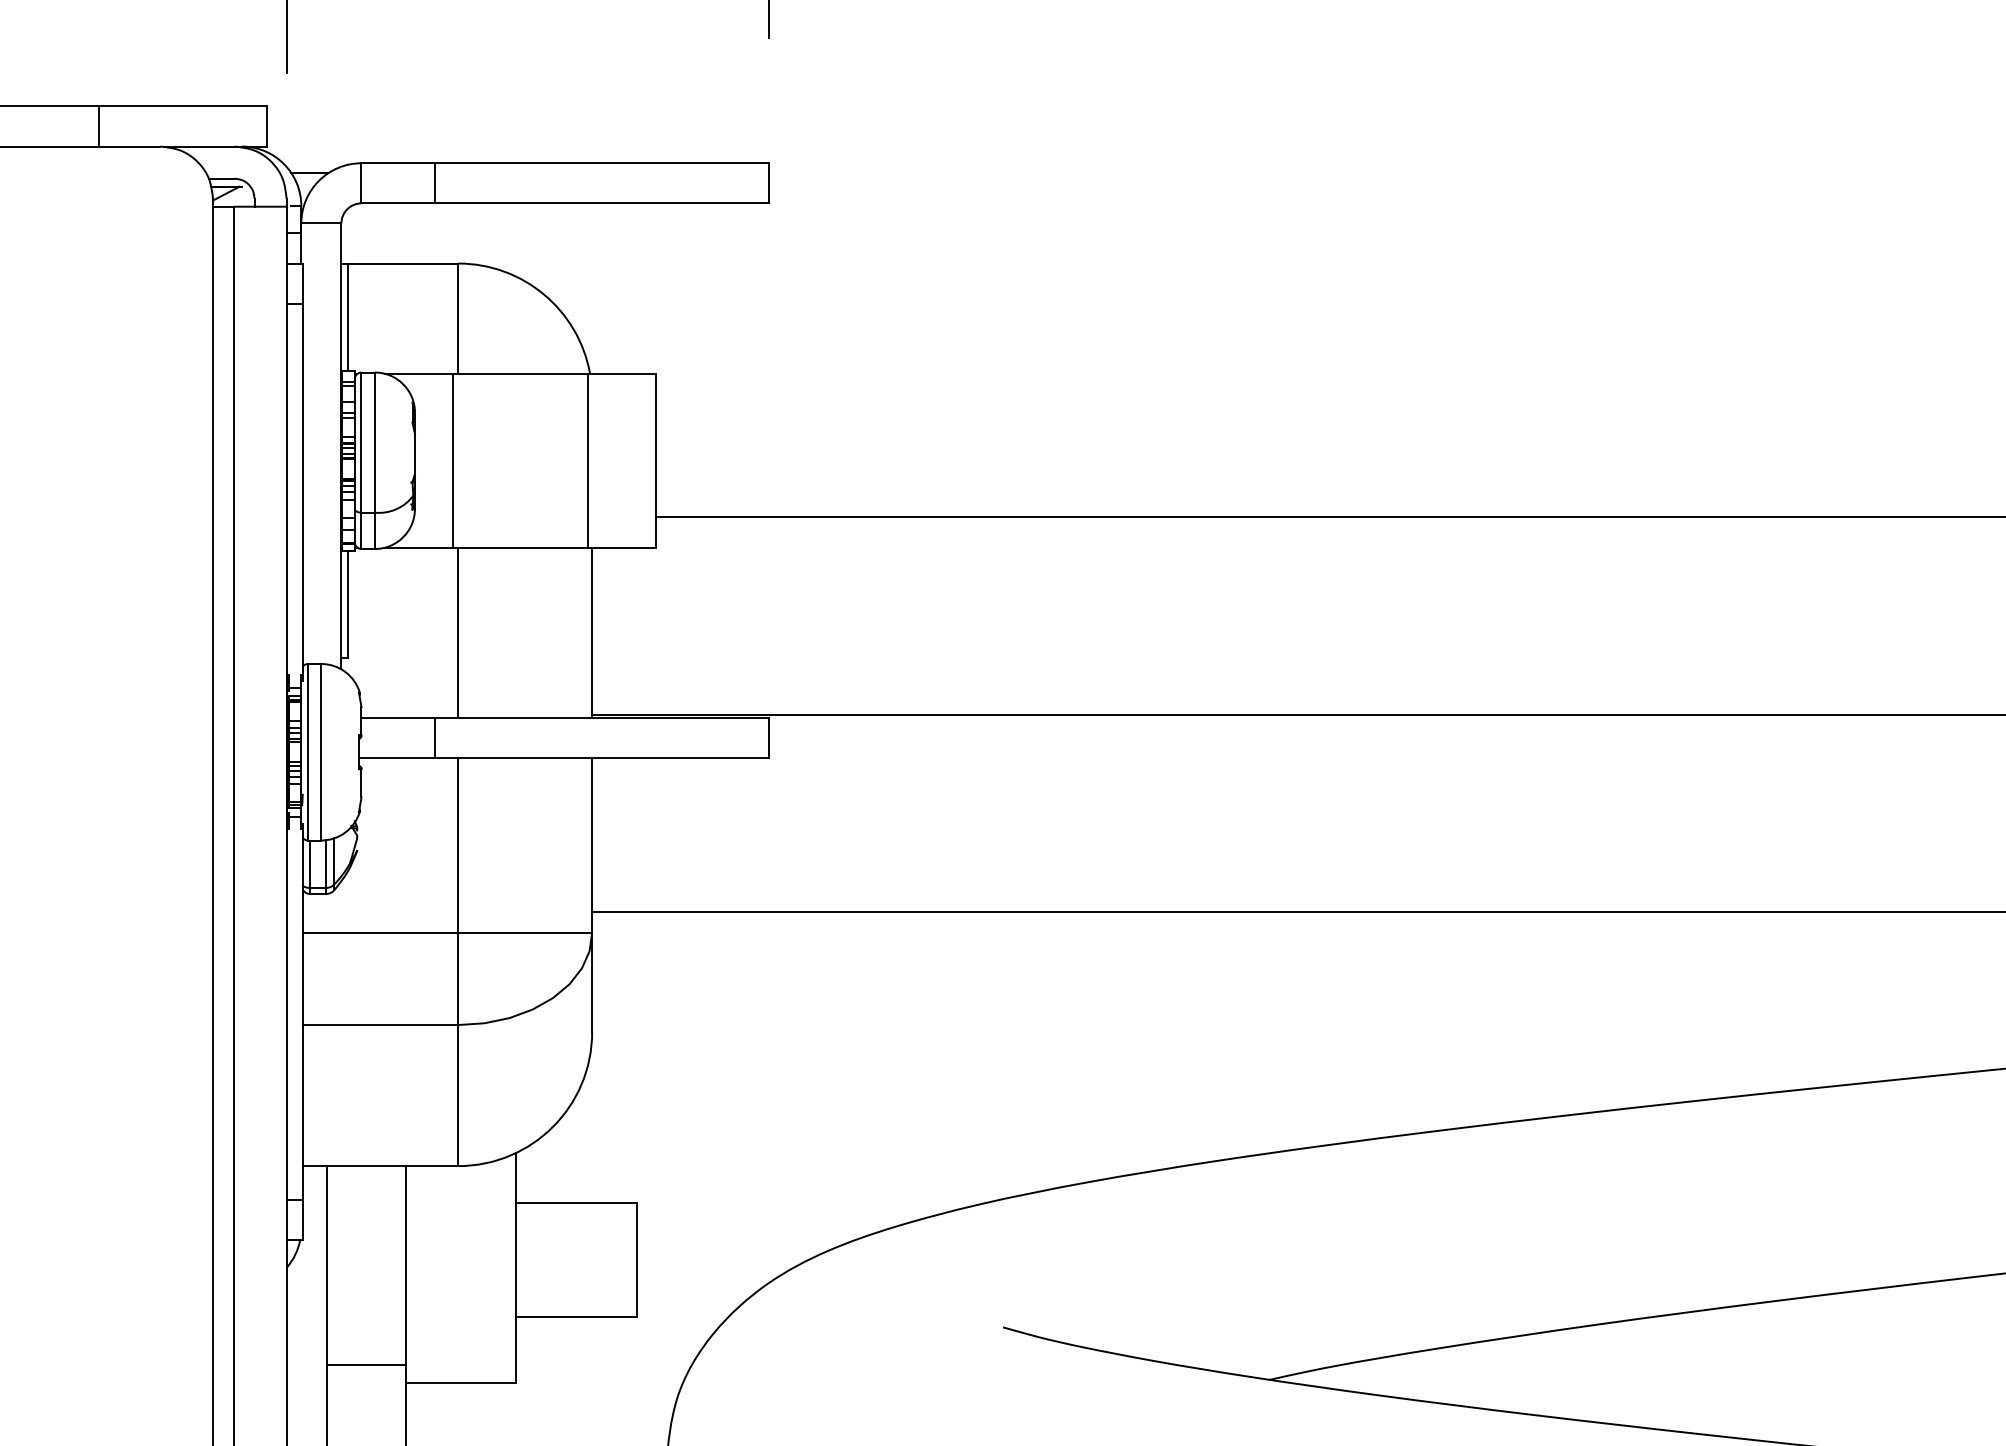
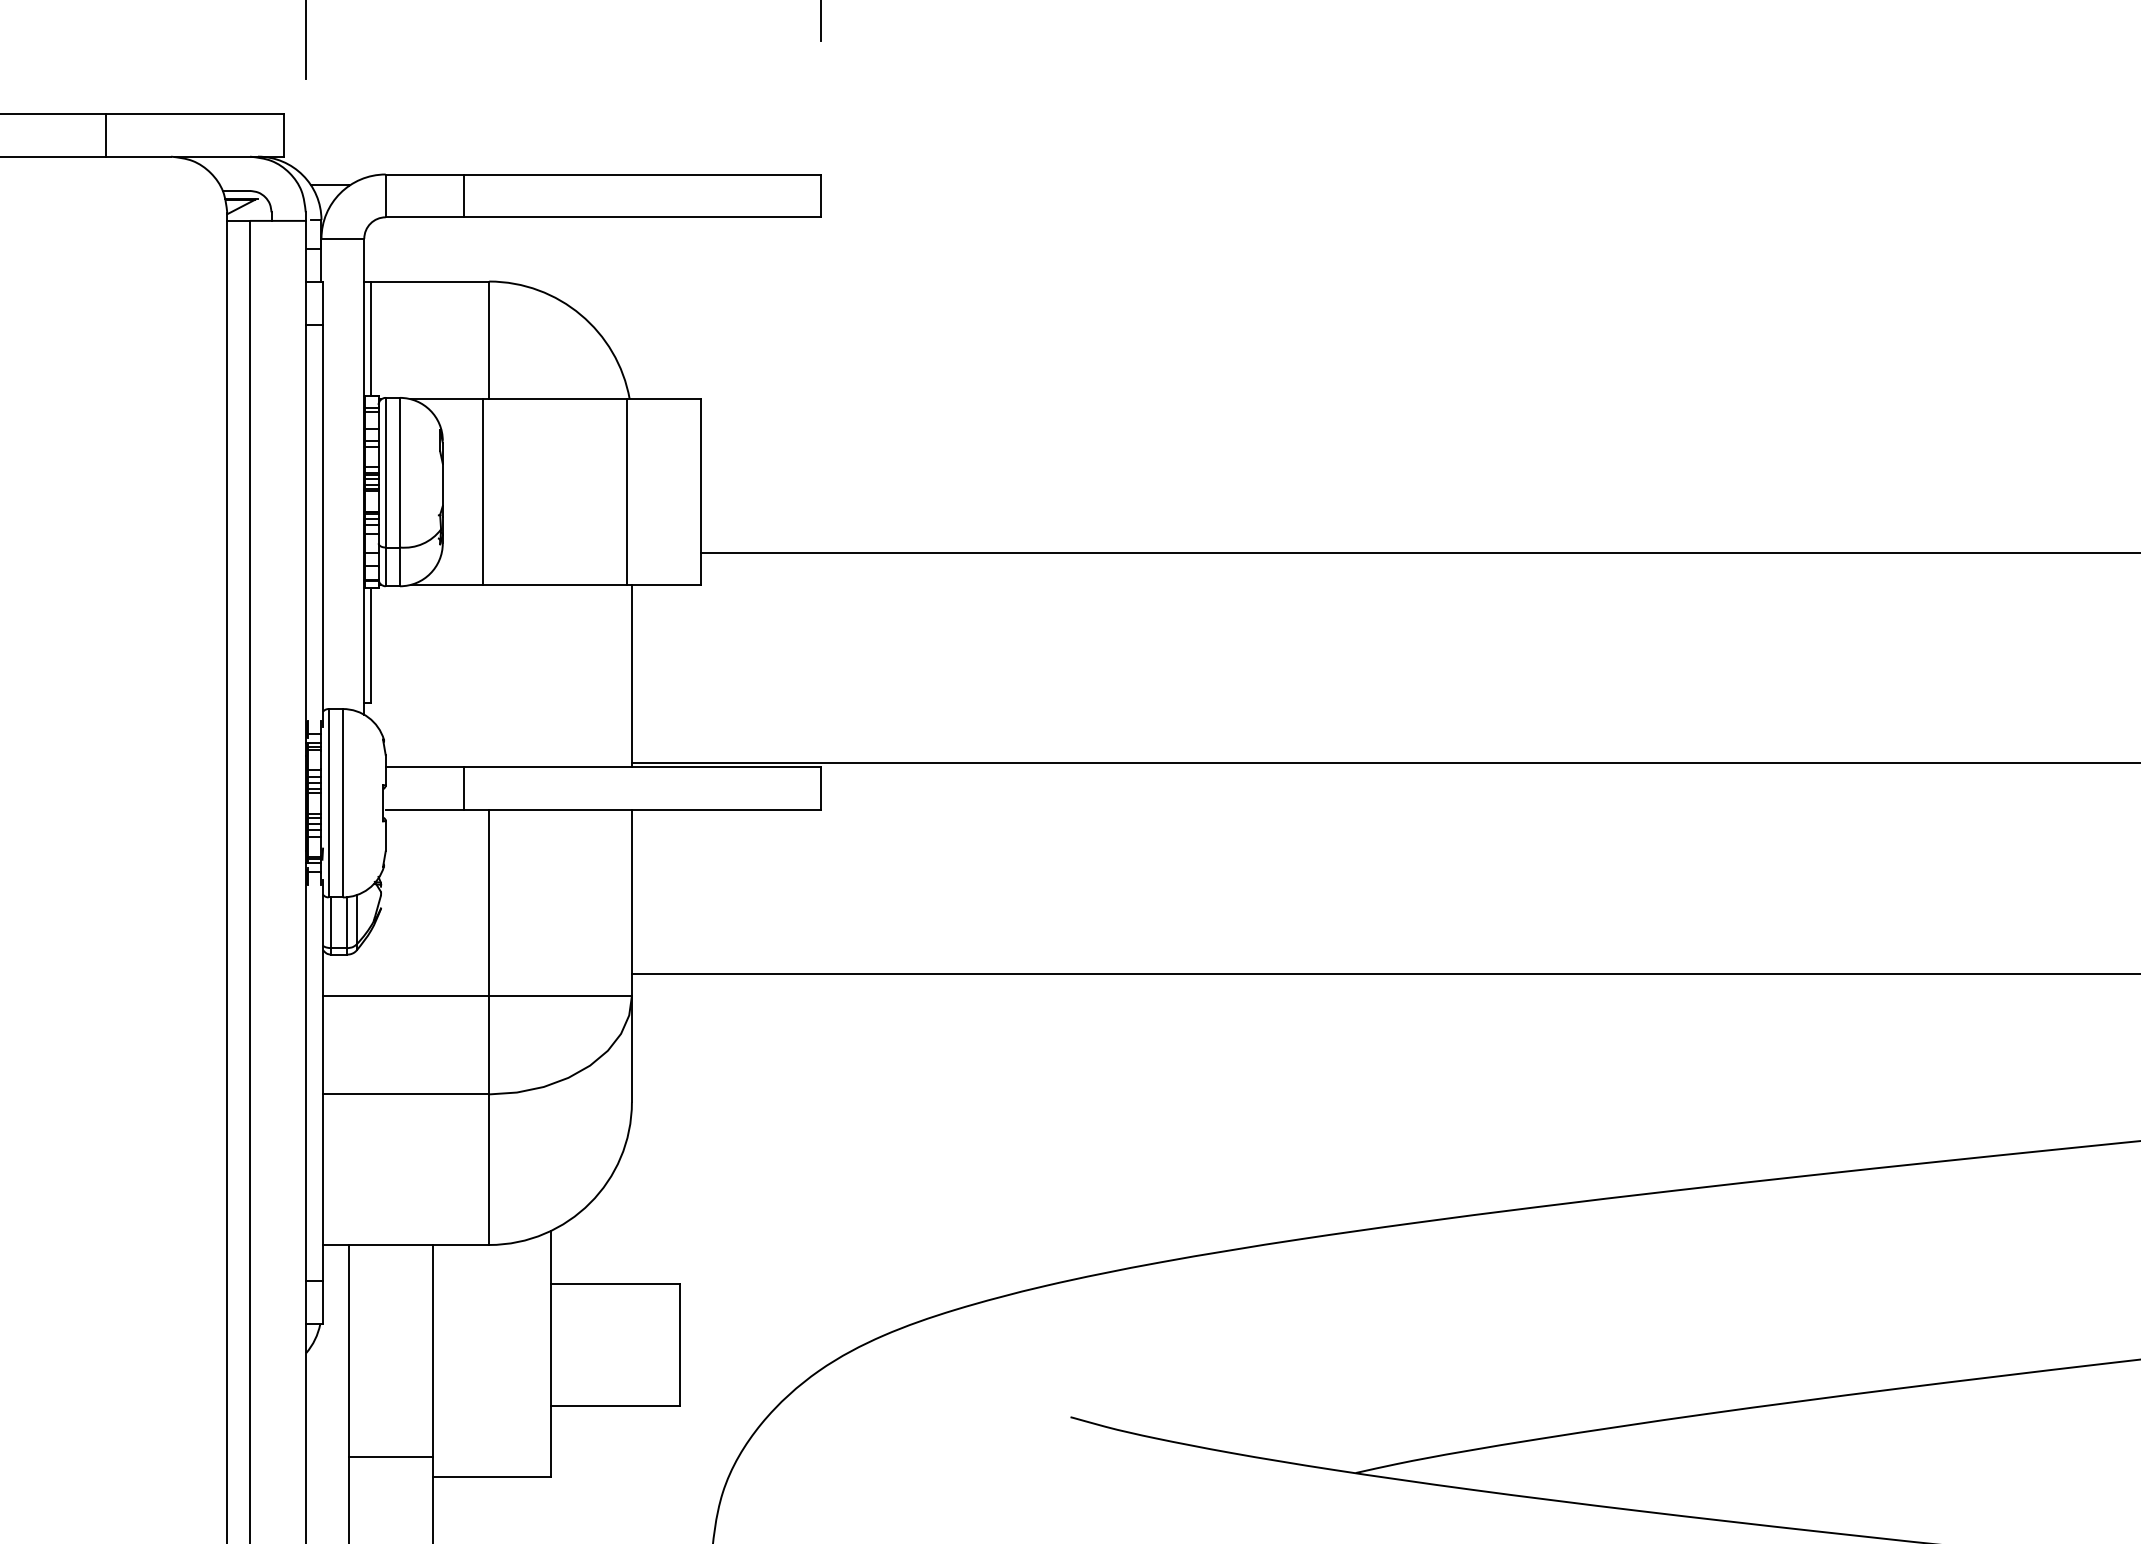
line: (458, 632) -> (489, 675), removed

